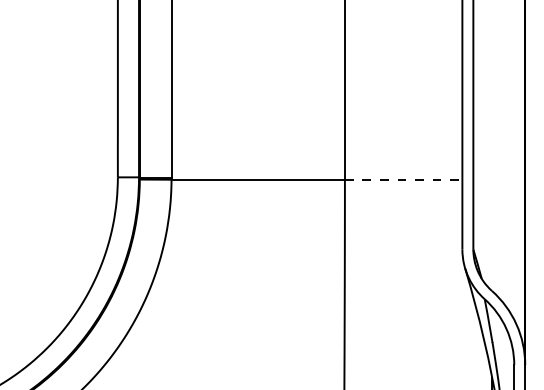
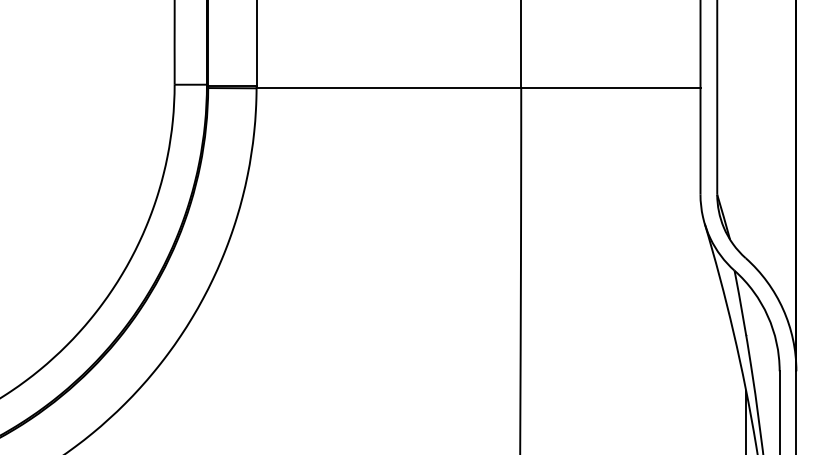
line: (403, 179) -> (610, 87), dashed -> solid

